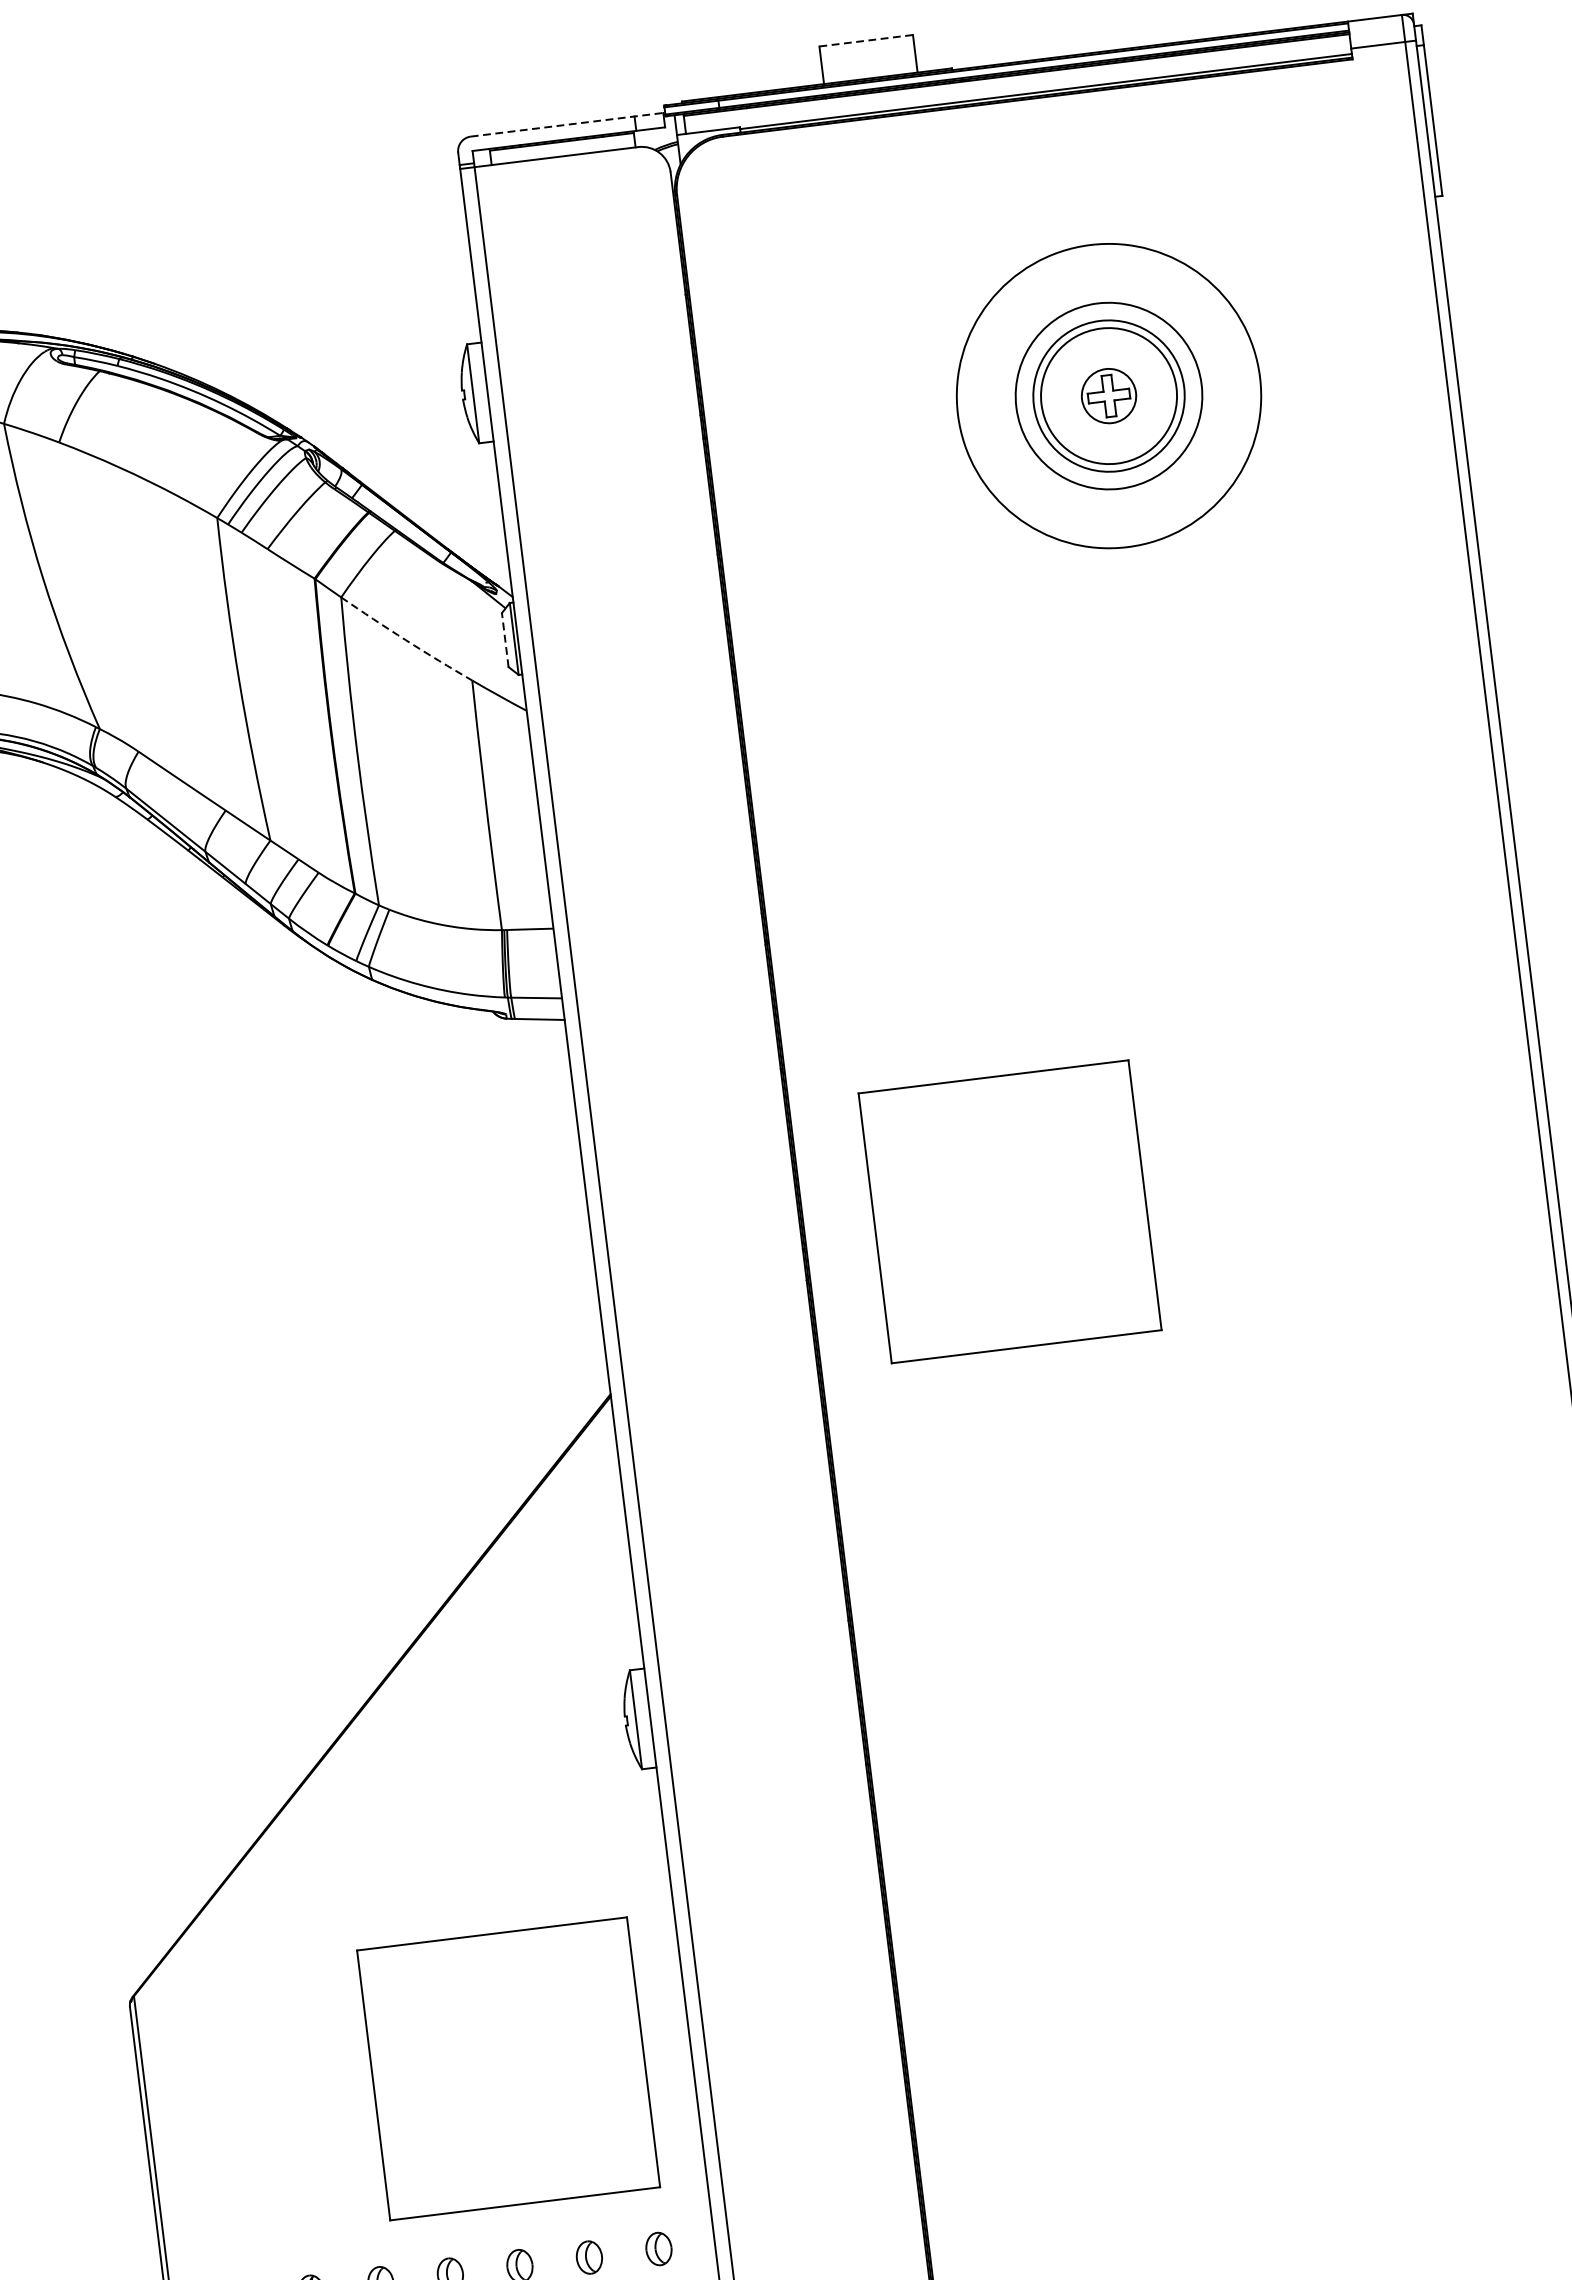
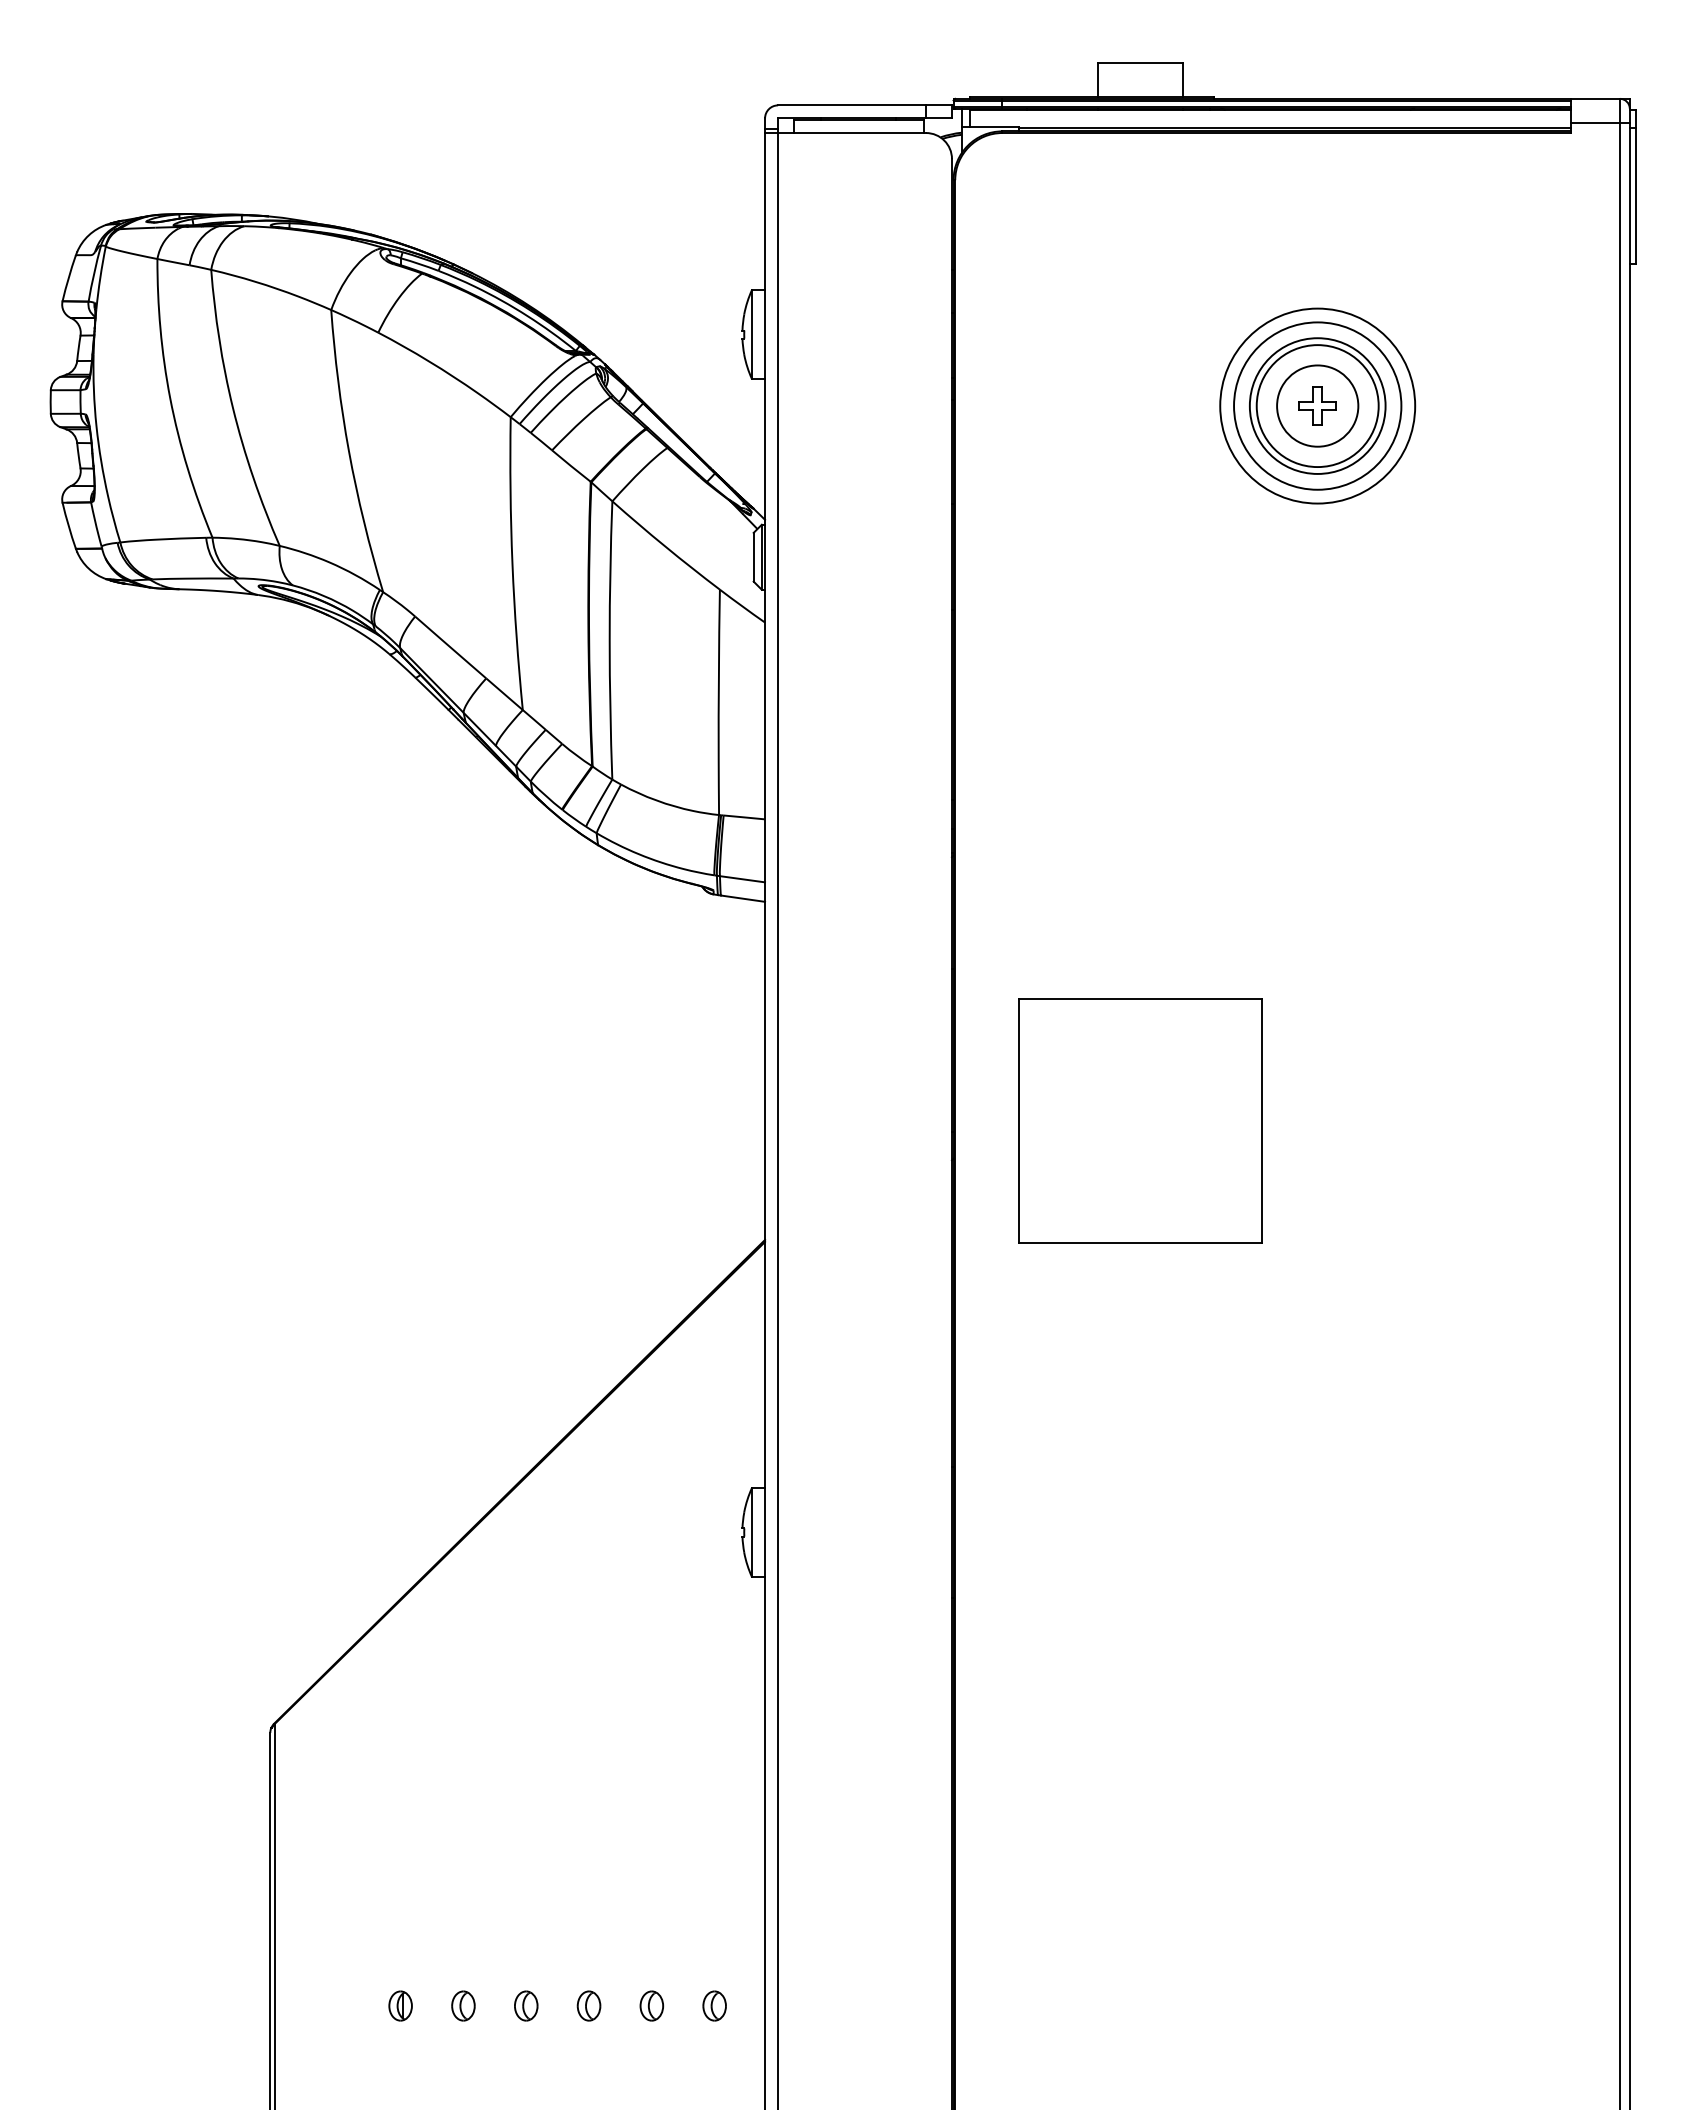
line: (866, 40) -> (1140, 63), dashed -> solid
line: (567, 124) -> (865, 105), dashed -> solid
circle: (1108, 395) -> (1317, 405), size x0.71
circle: (1108, 395) -> (1317, 405), size x1.67
line: (504, 639) -> (753, 556), dashed -> solid
arc: (406, 640) -> (665, 546), dashed -> solid
part: (508, 2068) -> (600, 1828), removed

